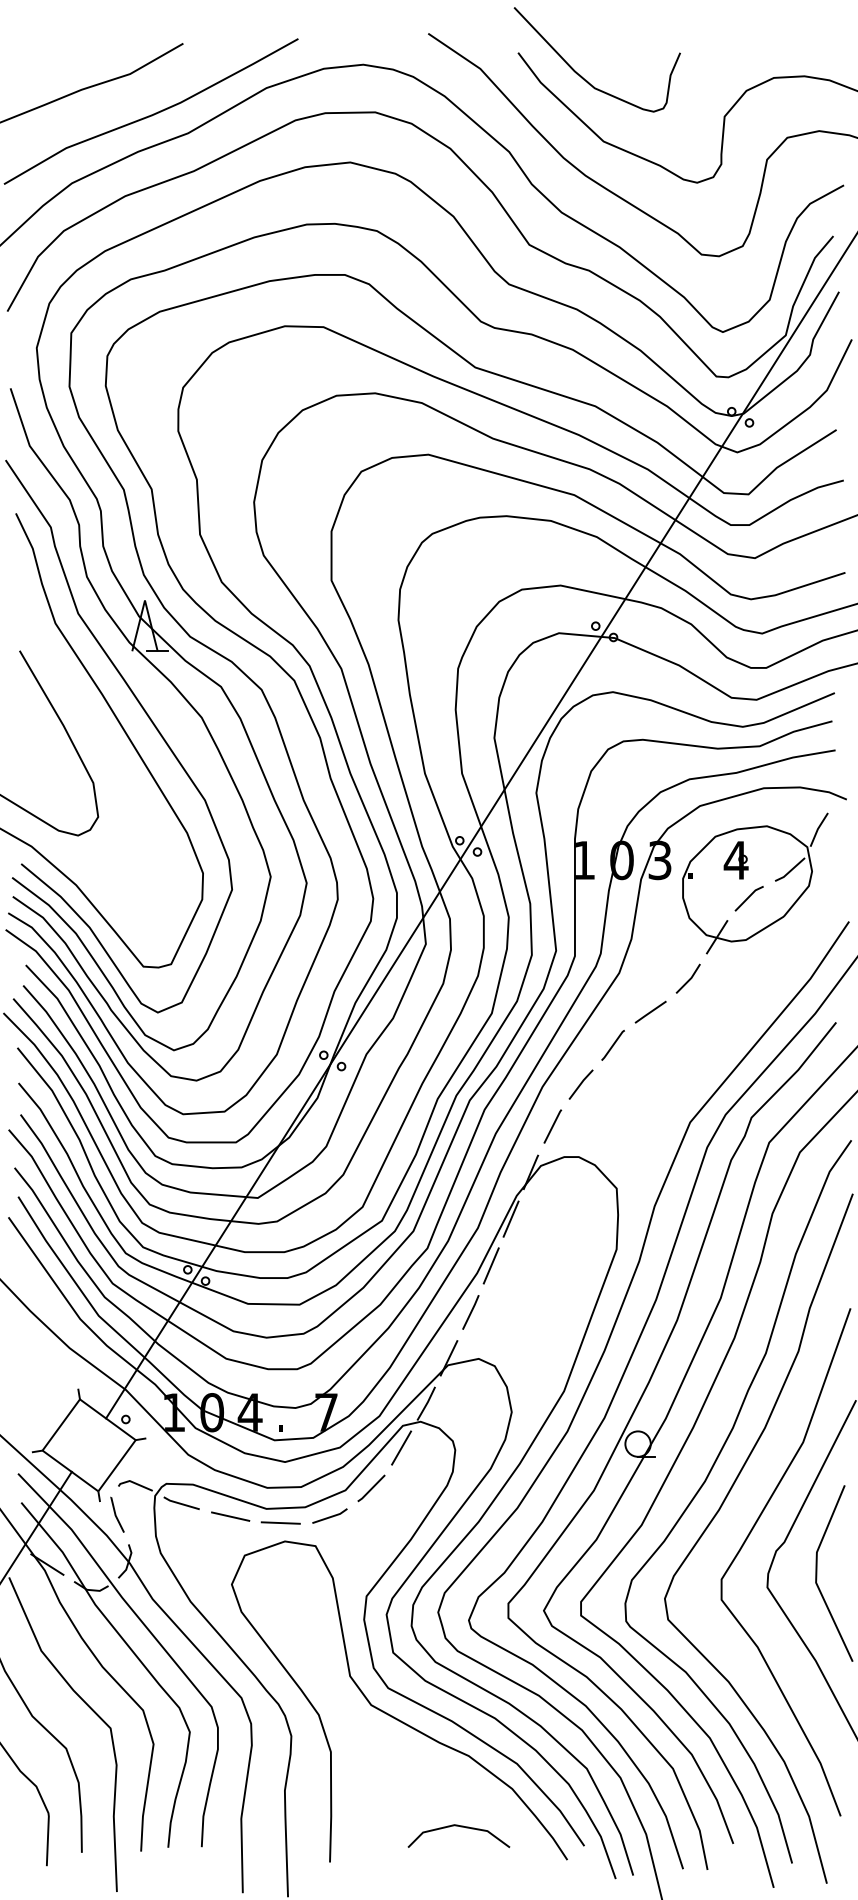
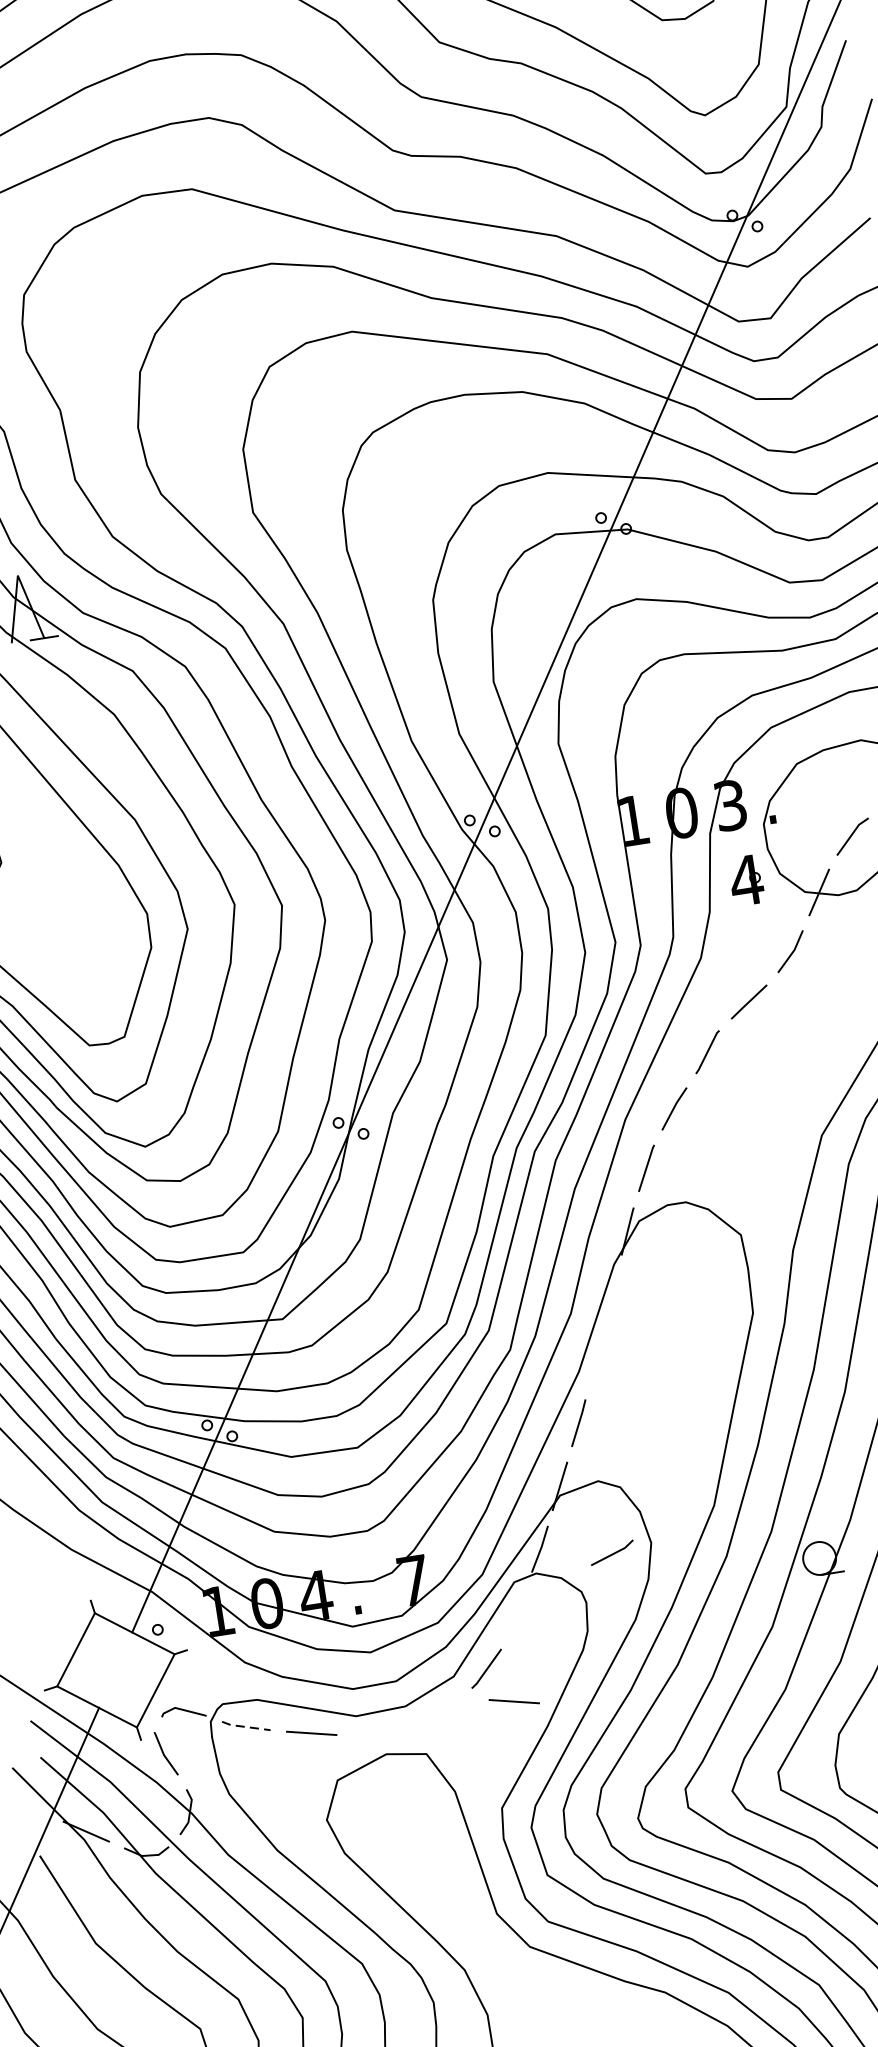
part: (735, 860) -> (745, 880), moved
line: (510, 1218) -> (610, 1294), removed
line: (490, 1265) -> (594, 1359), removed
line: (401, 1447) -> (516, 1610), removed
line: (180, 1503) -> (244, 1726), solid -> dashed
line: (329, 1516) -> (611, 1553), moved
line: (388, 1516) -> (514, 1701), added
line: (280, 1522) -> (376, 1730), removed

